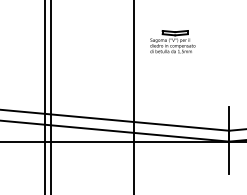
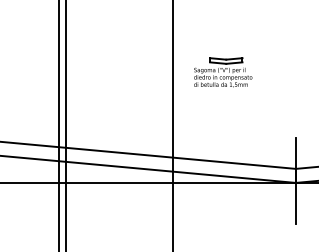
part: (173, 42) -> (223, 72), moved

